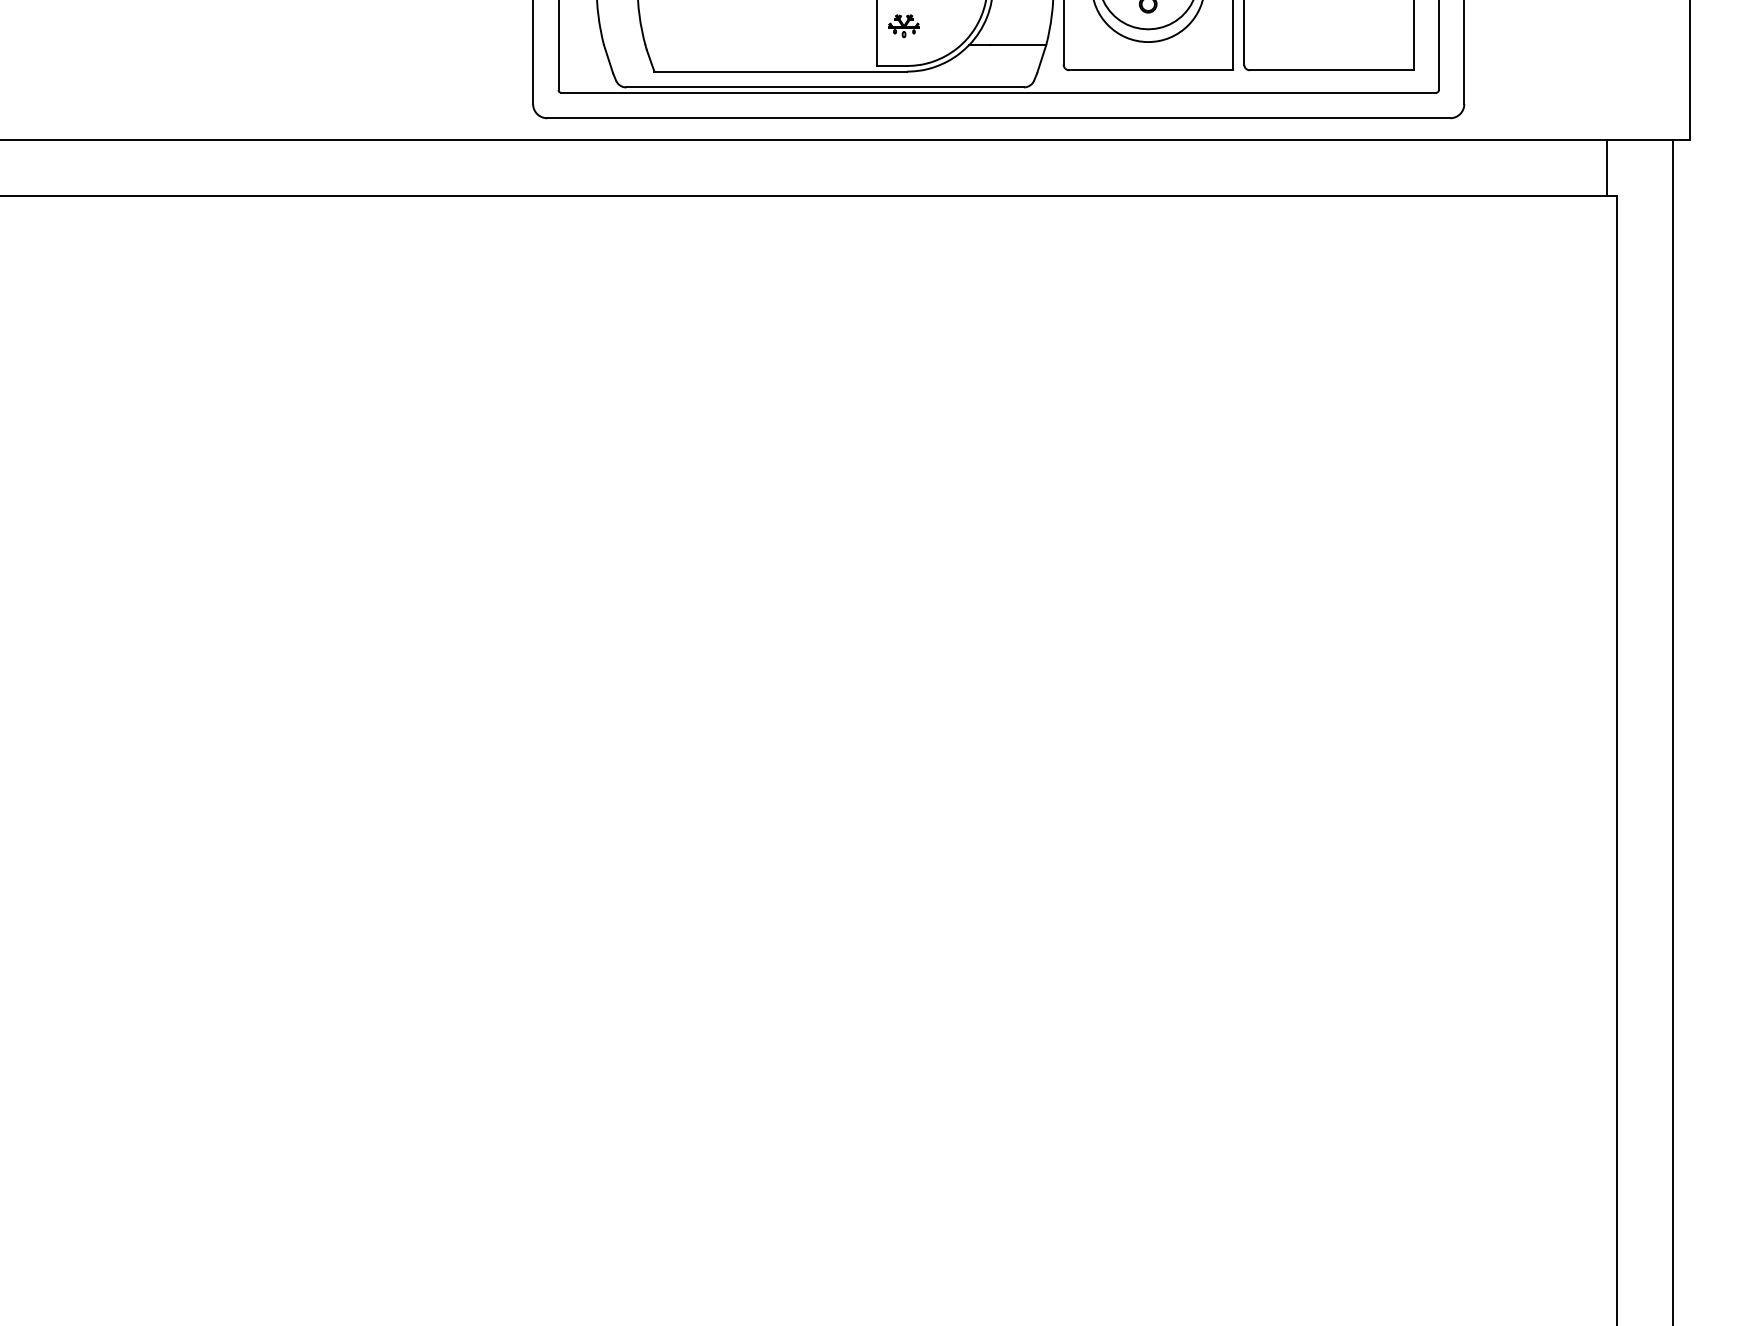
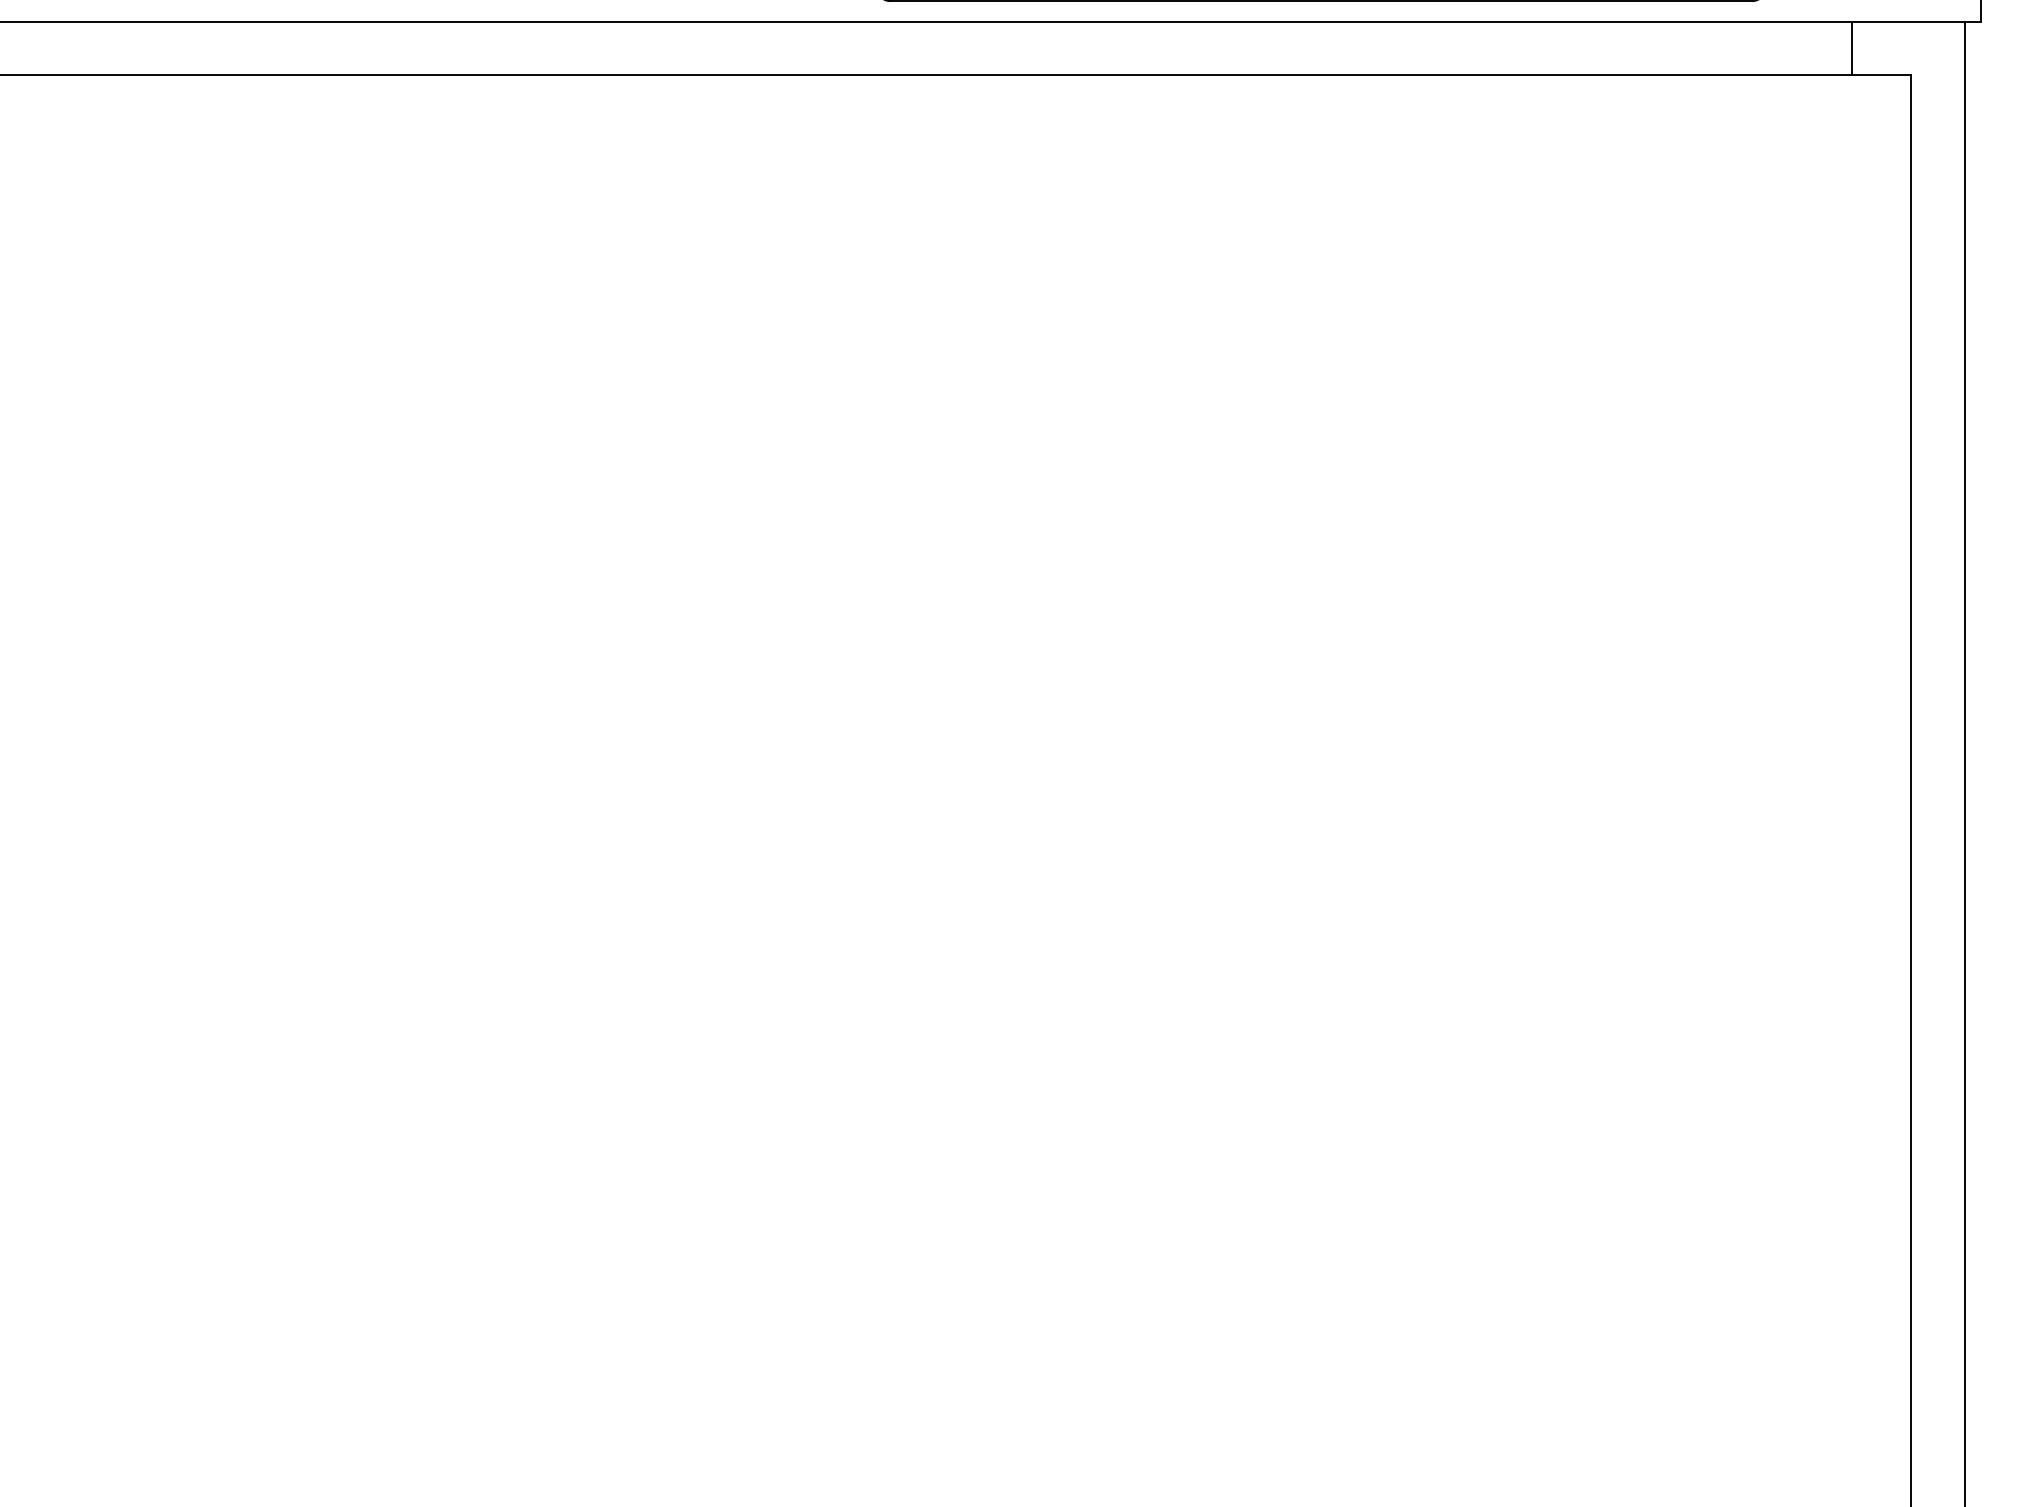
line: (1607, 167) -> (1852, 48), moved

